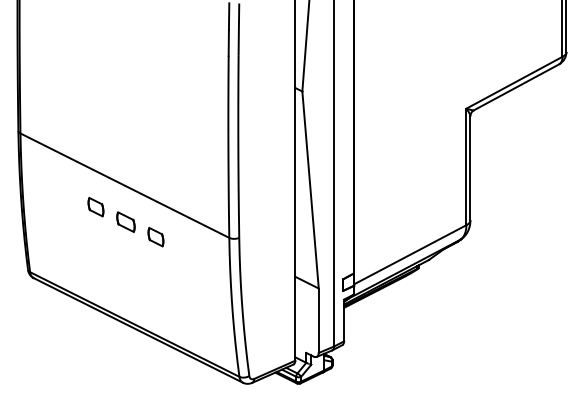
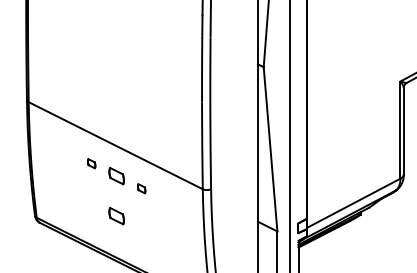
part: (95, 207) -> (91, 163), size x0.6
part: (155, 237) -> (141, 188), size x0.6
part: (125, 269) -> (116, 215), added

